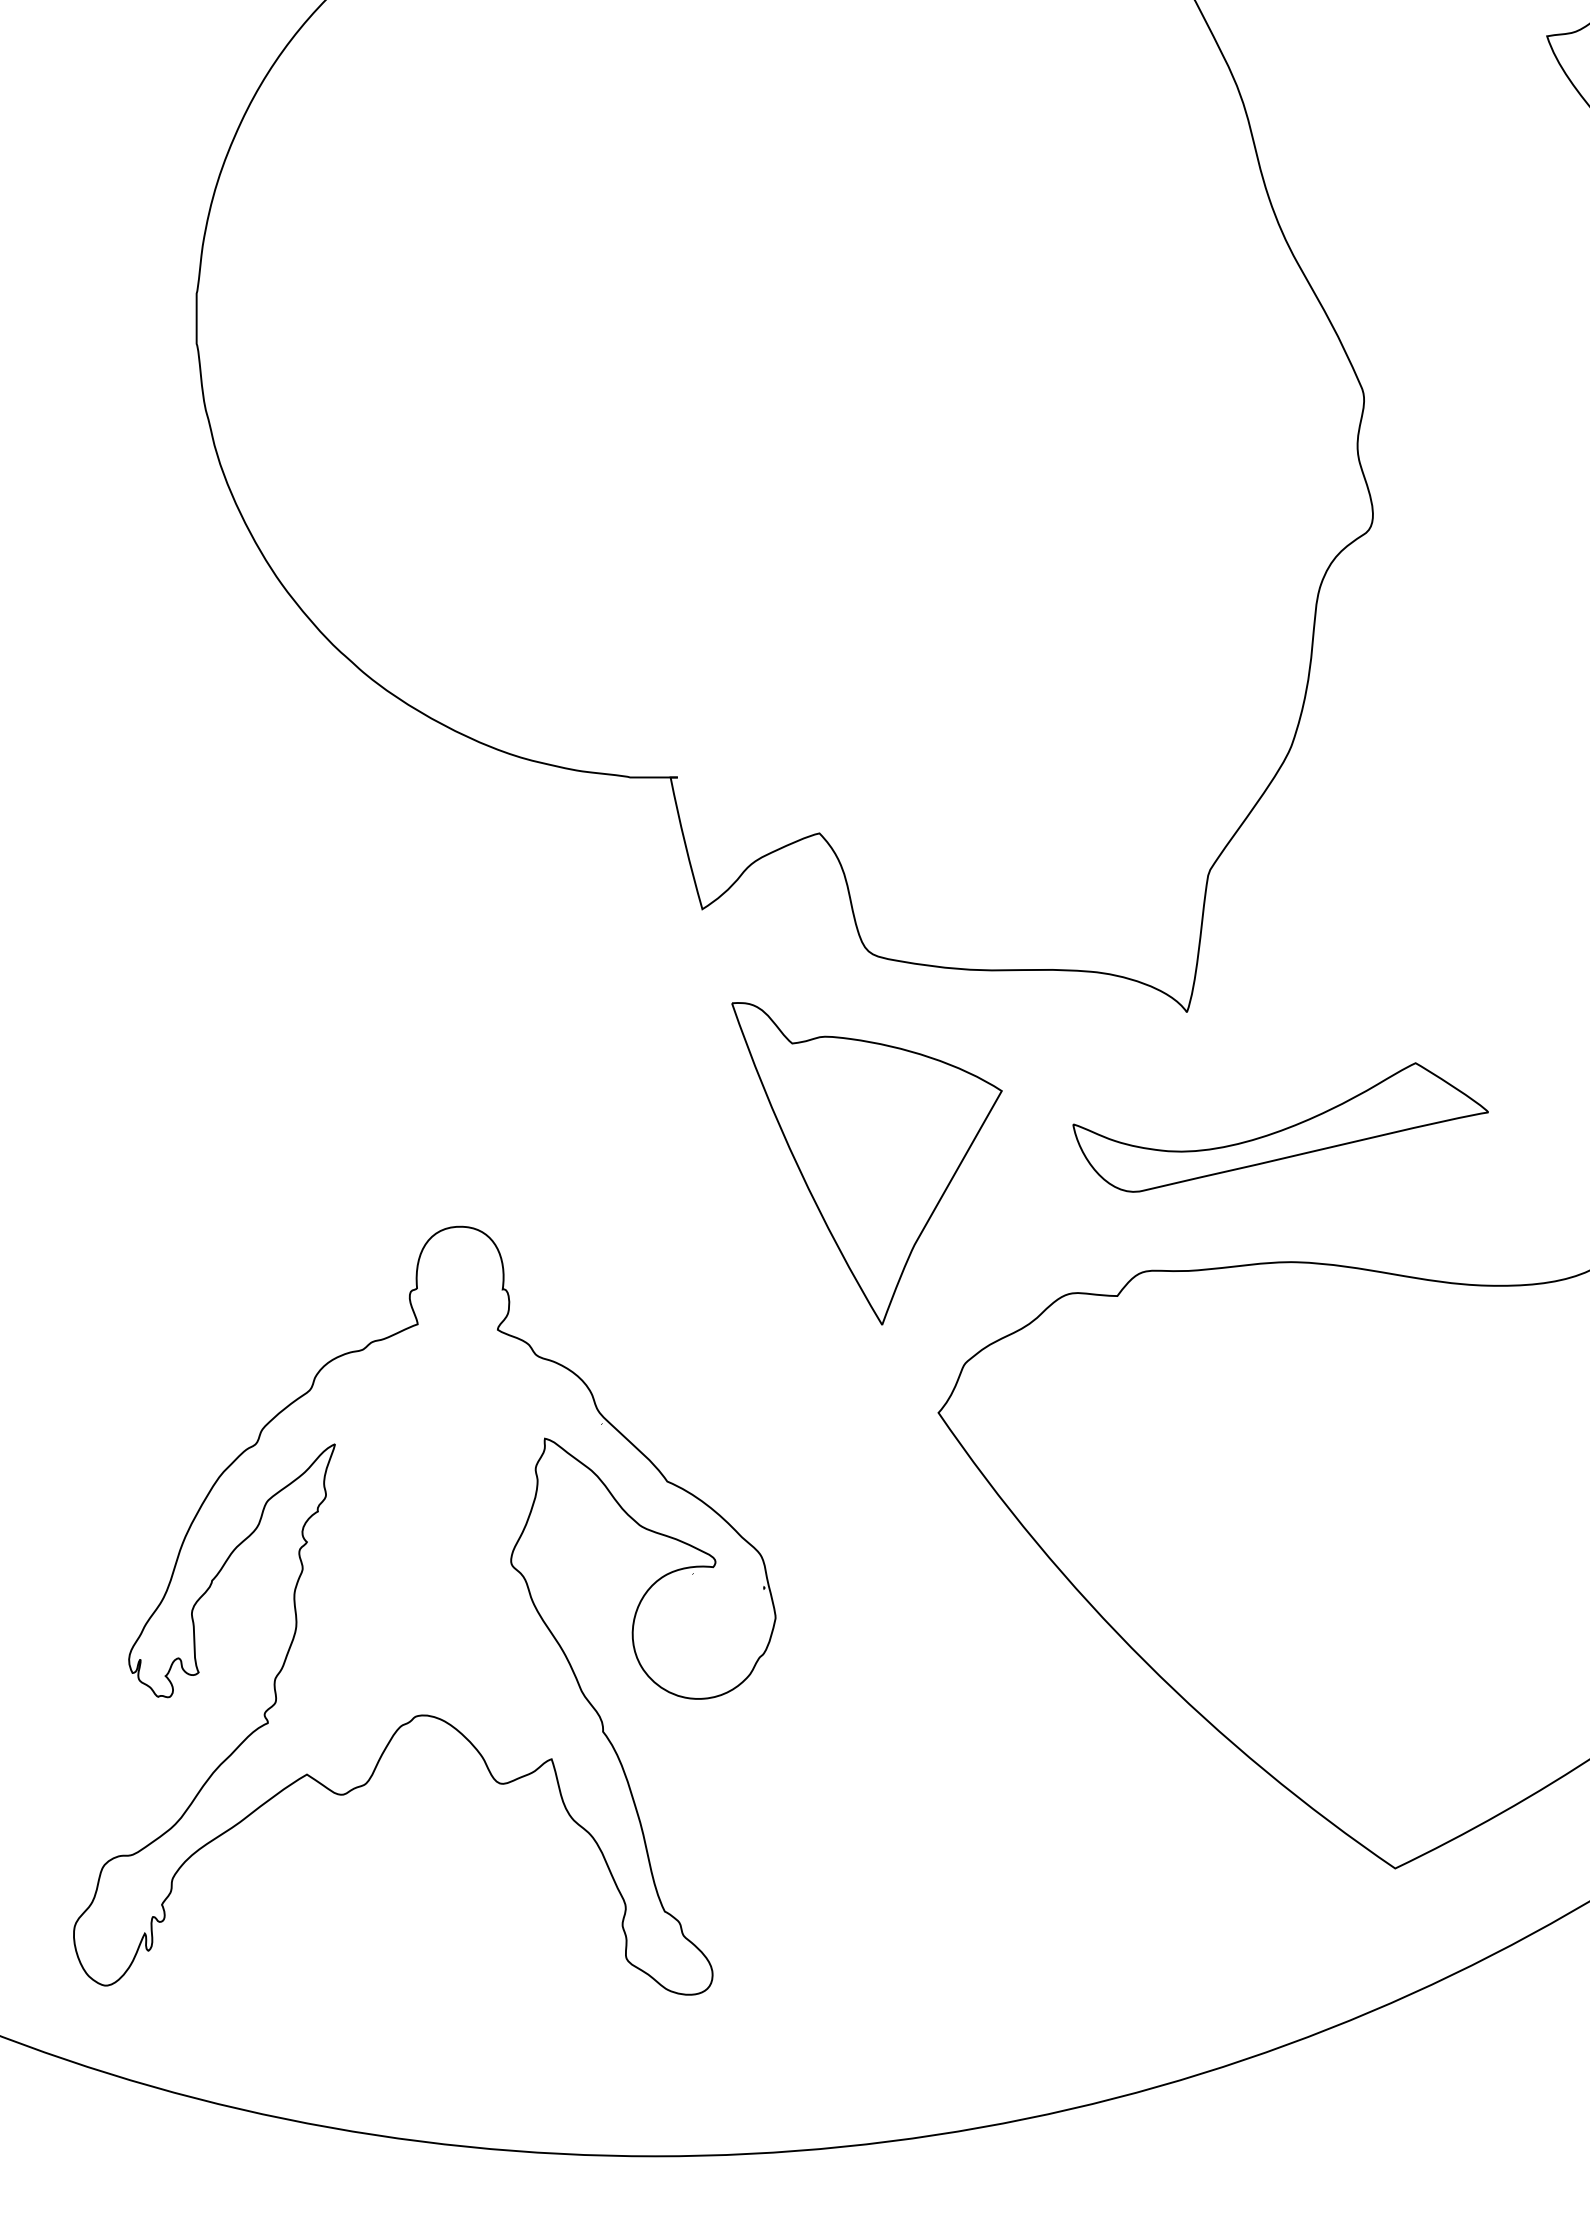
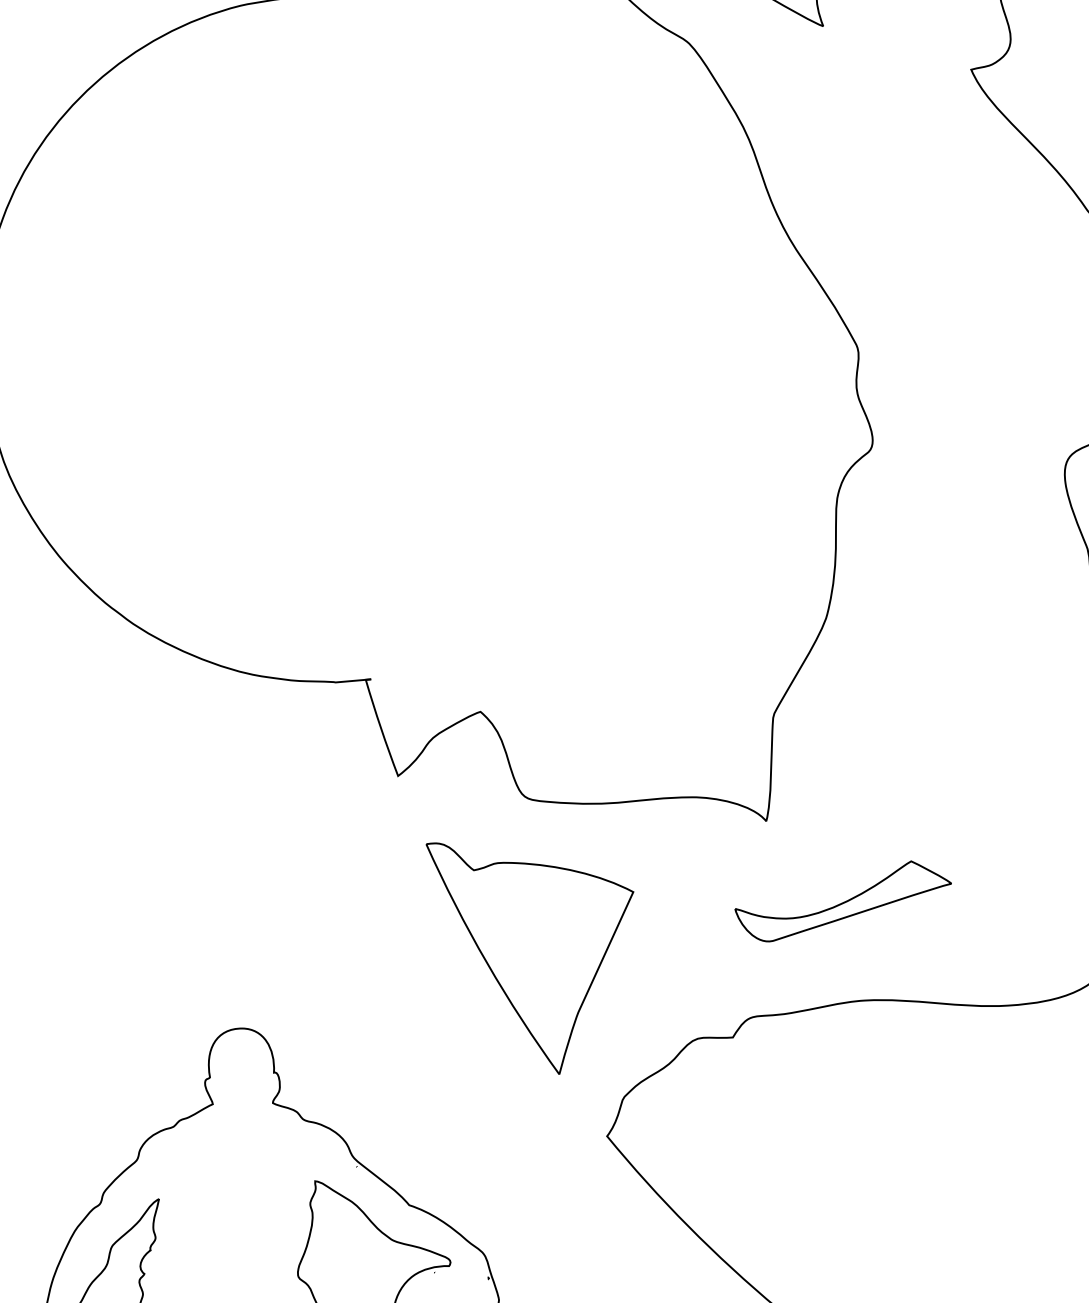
part: (1280, 1127) -> (843, 901), size x0.7

